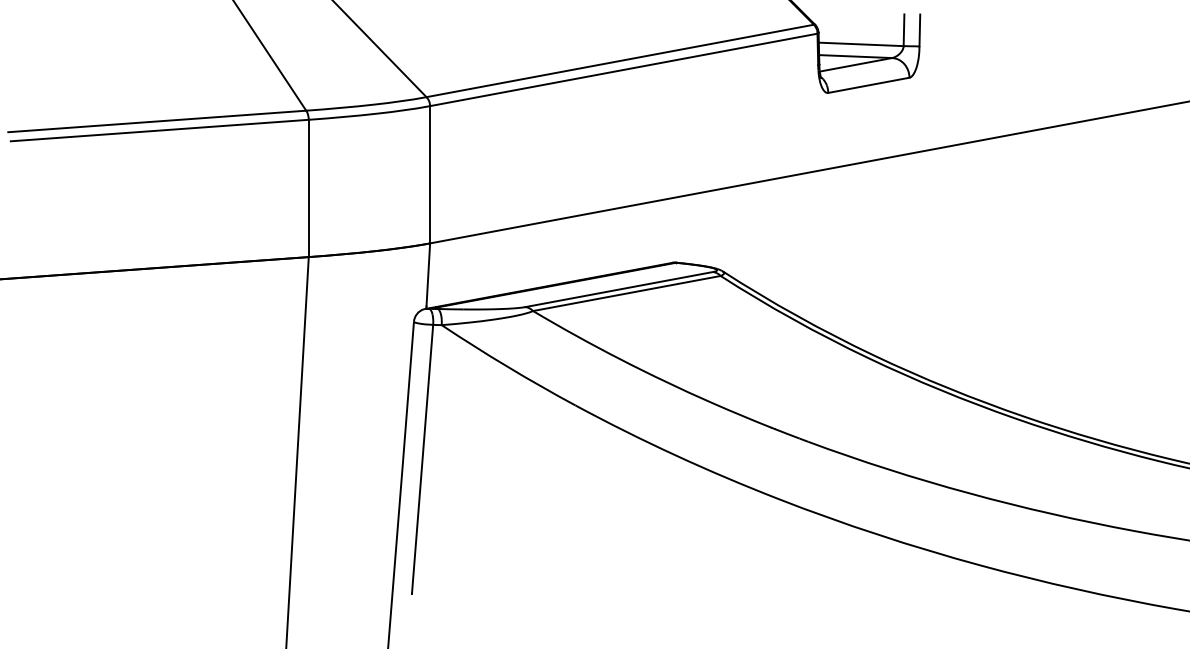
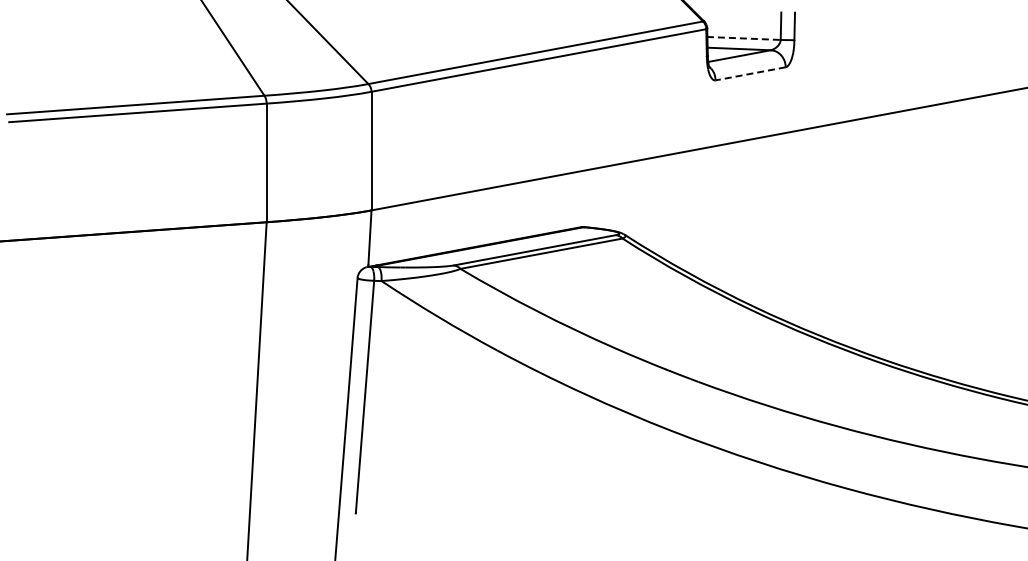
line: (860, 44) -> (743, 38), solid -> dashed
line: (868, 84) -> (750, 73), solid -> dashed

